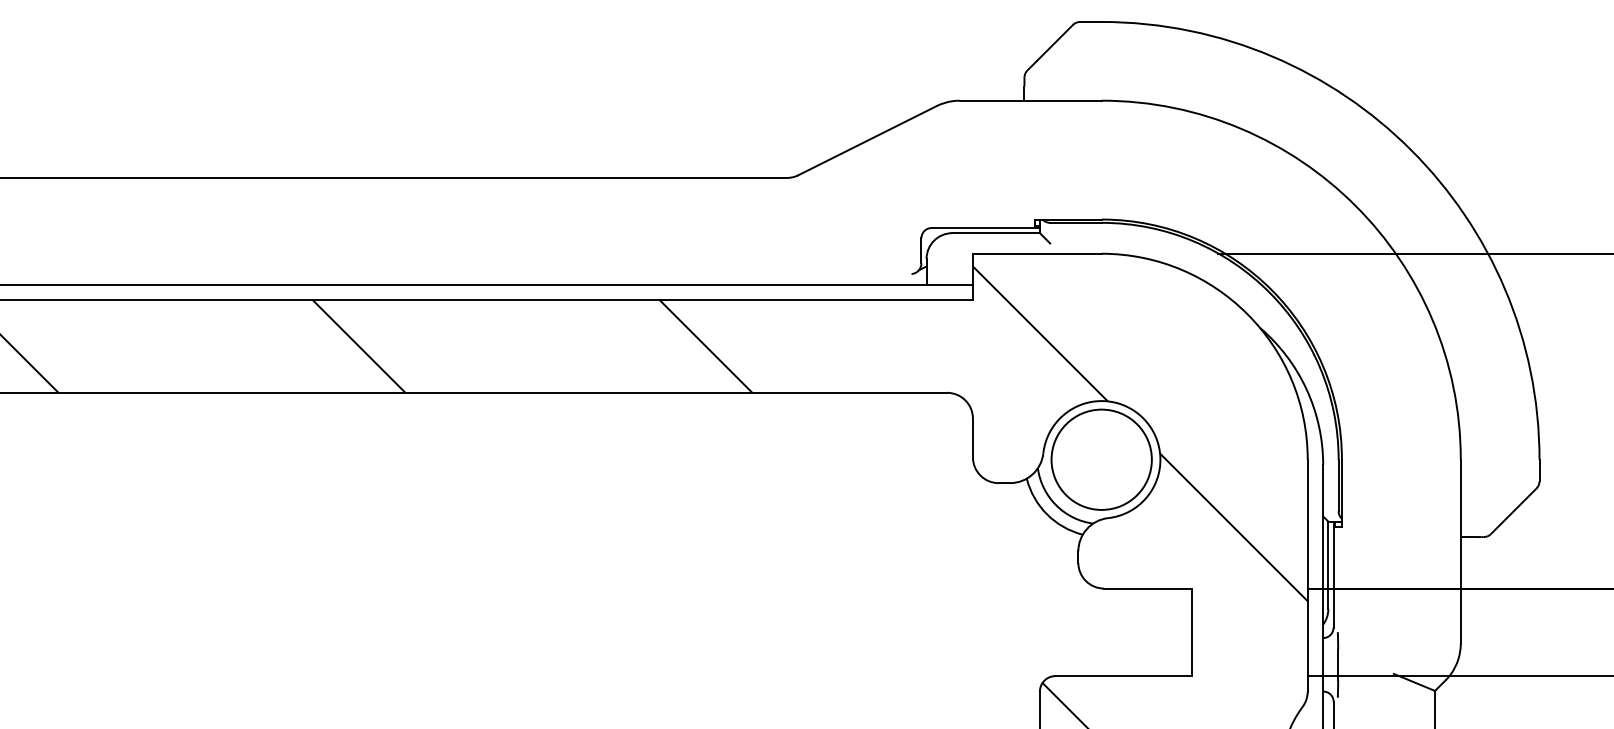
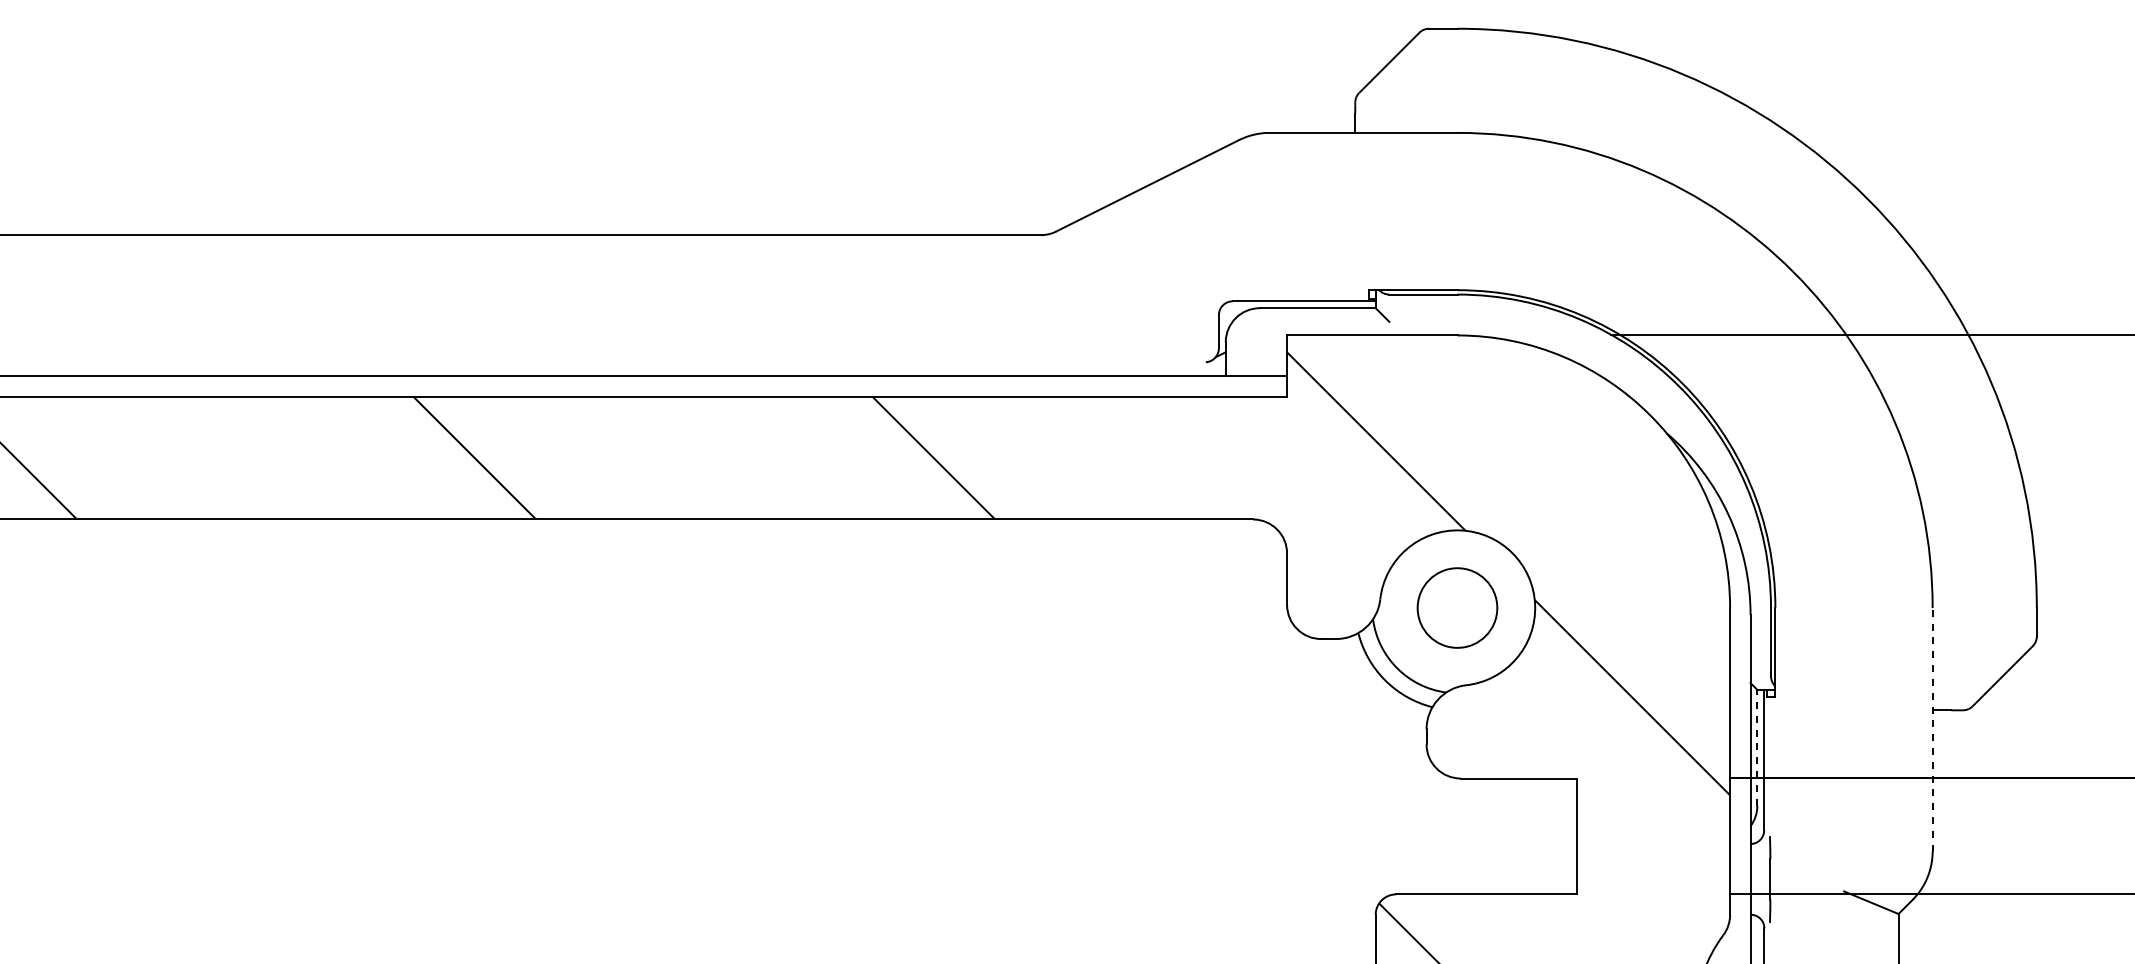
circle: (1101, 459) -> (1457, 607), size x0.6
line: (1460, 551) -> (1932, 729), solid -> dashed
line: (1328, 565) -> (1757, 747), solid -> dashed

